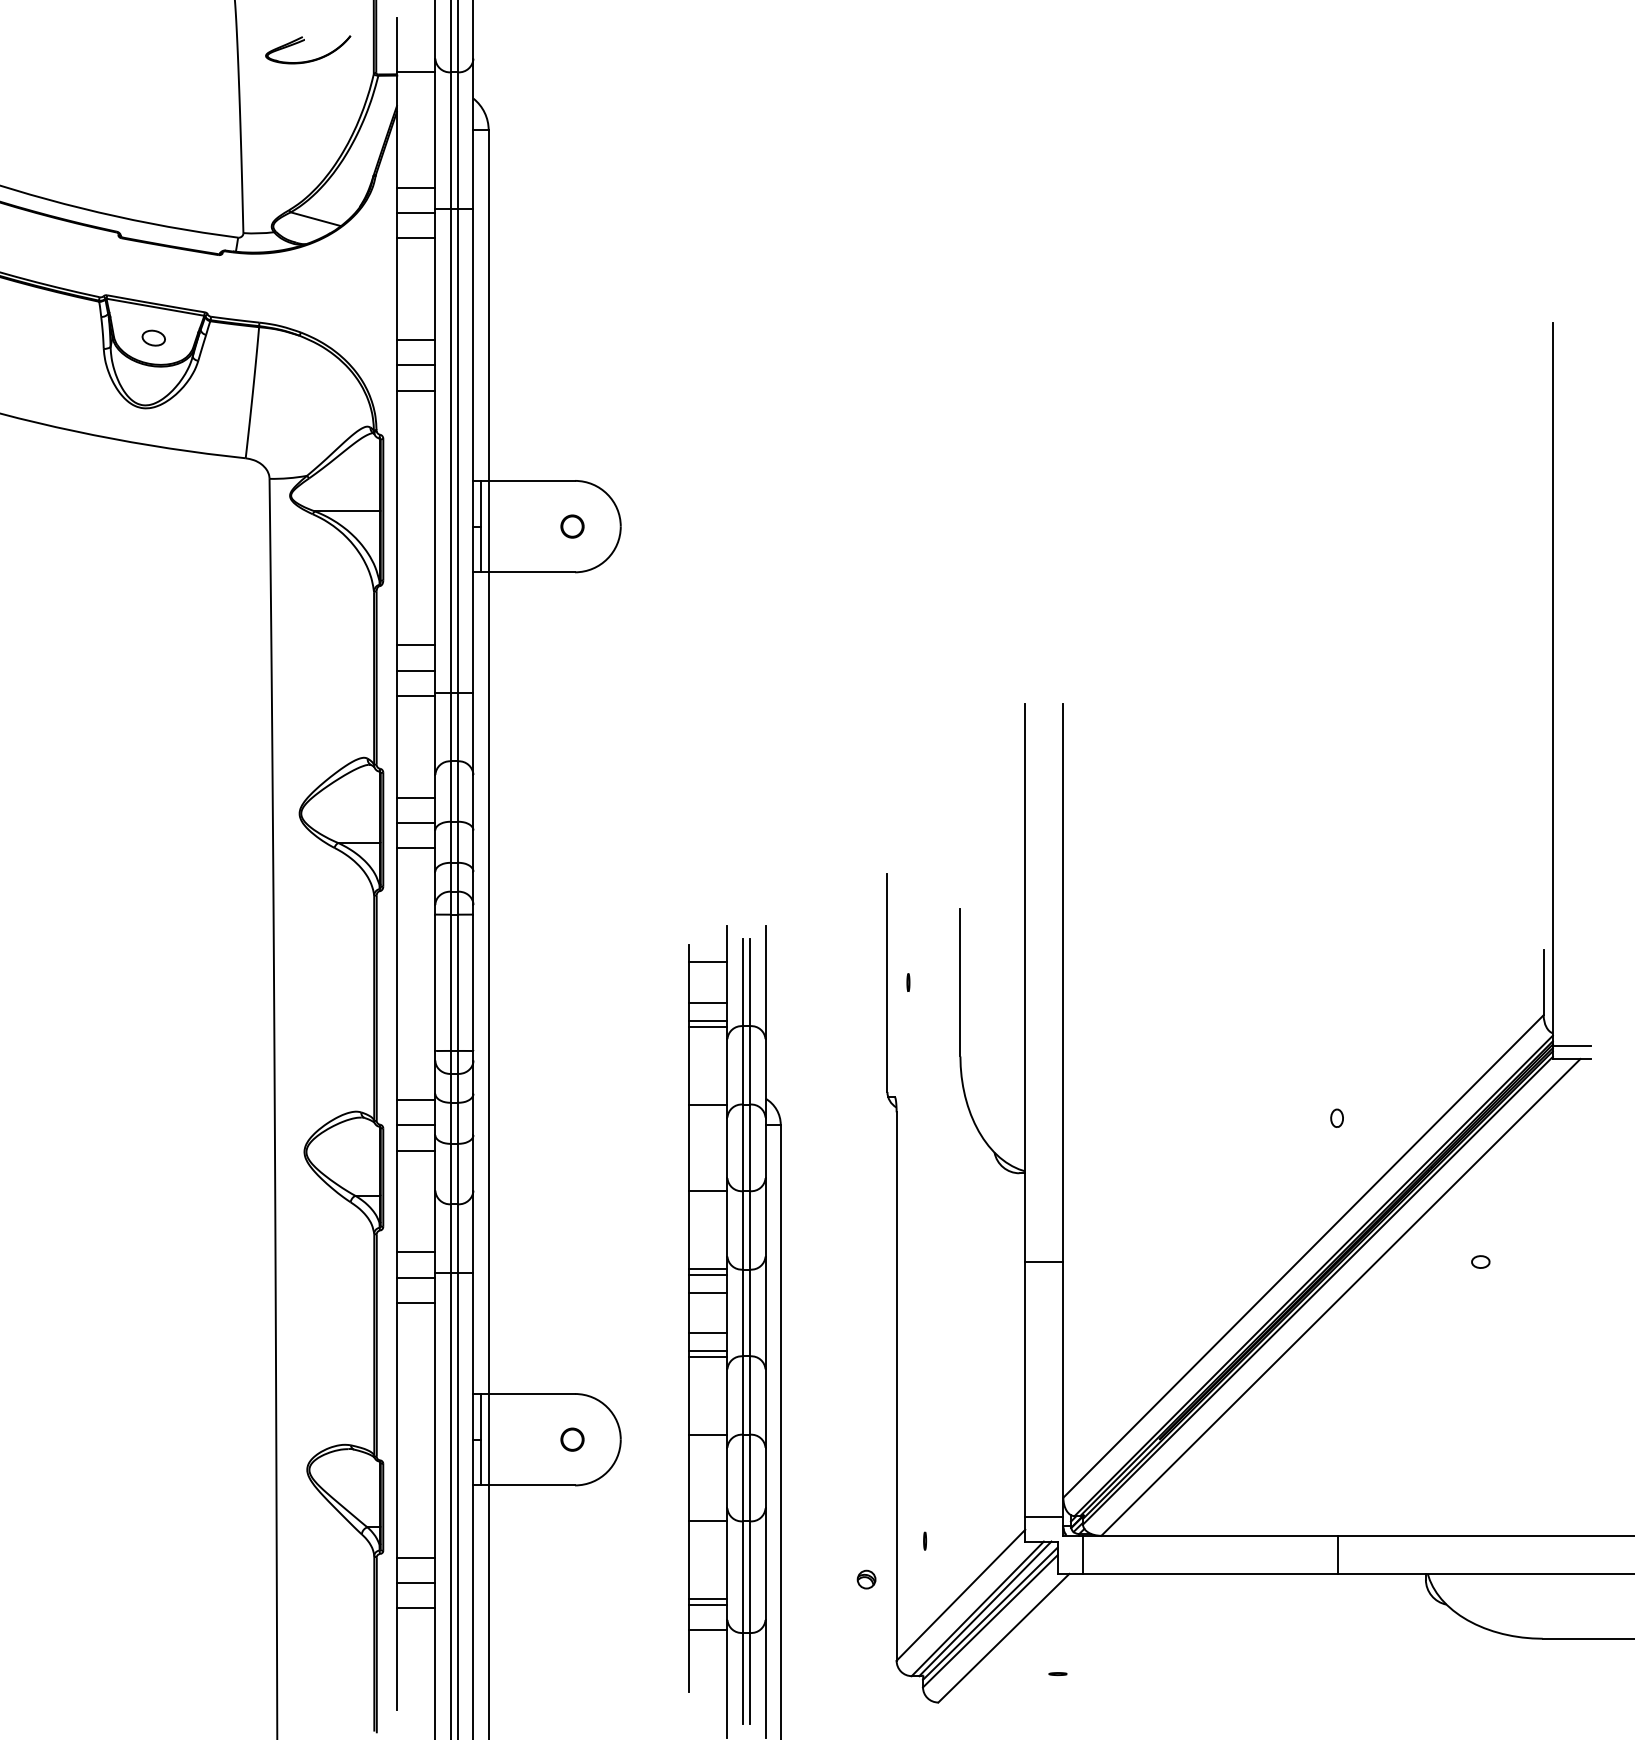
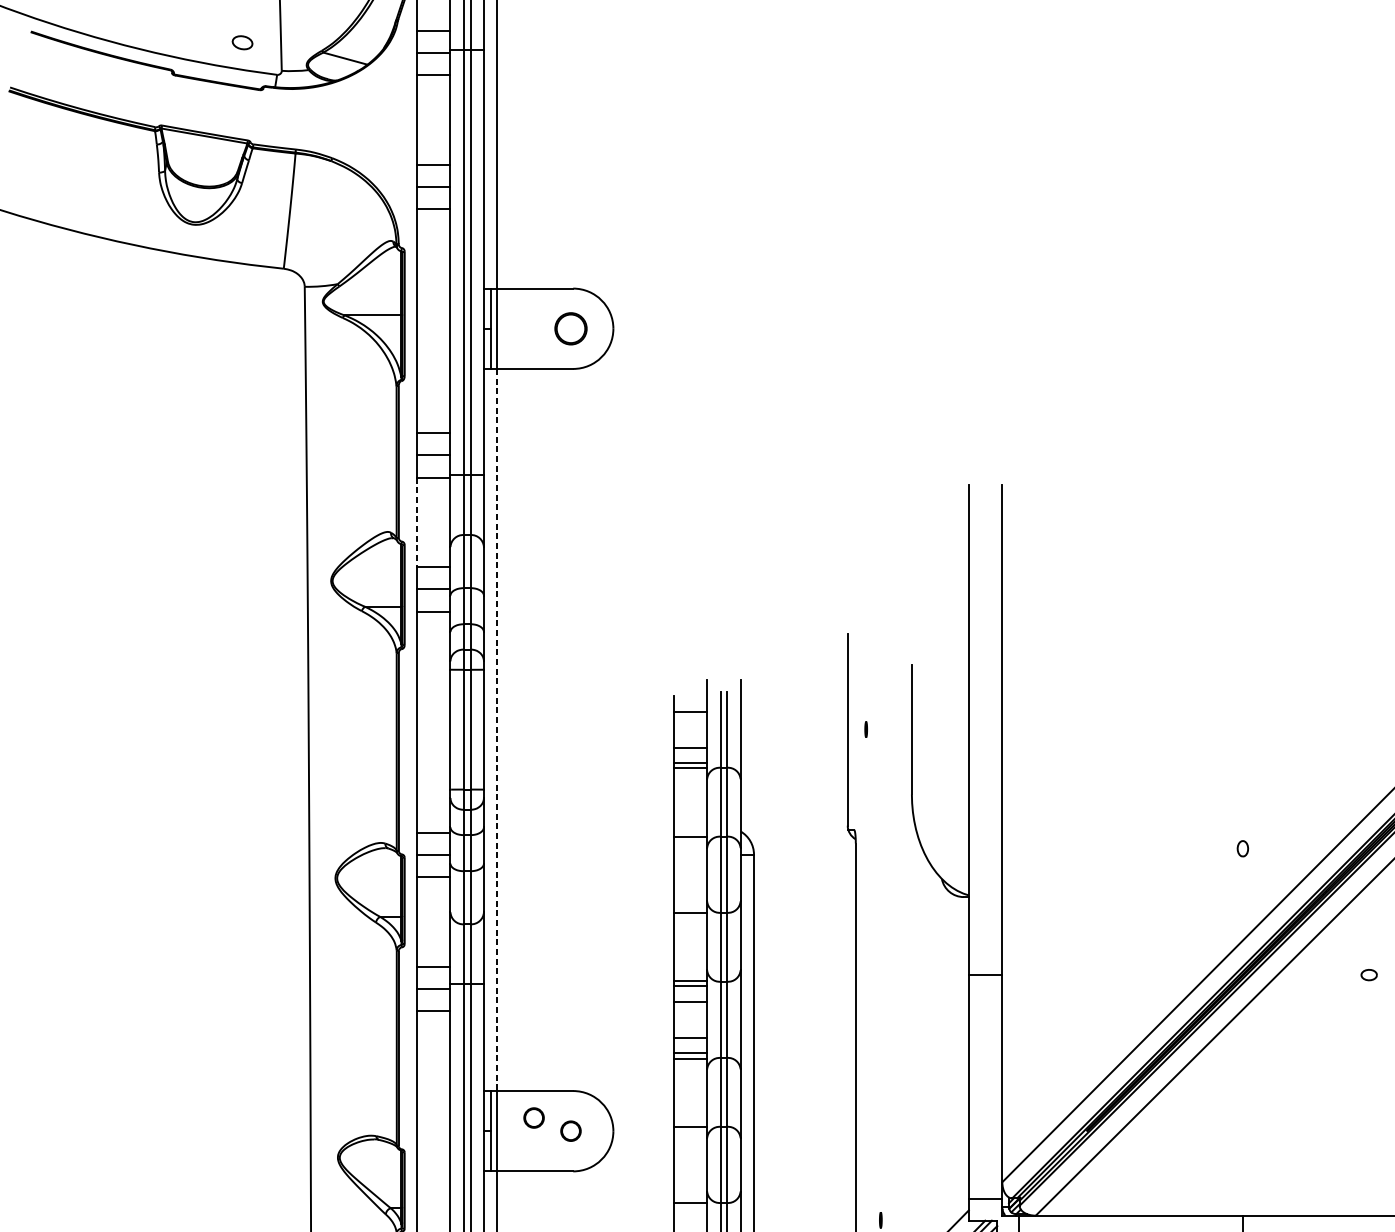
part: (153, 337) -> (242, 42), moved
circle: (572, 526) -> (570, 328), size x1.6
line: (397, 746) -> (417, 522), solid -> dashed
line: (488, 983) -> (497, 730), solid -> dashed
circle: (530, 1424) -> (534, 1117), added

